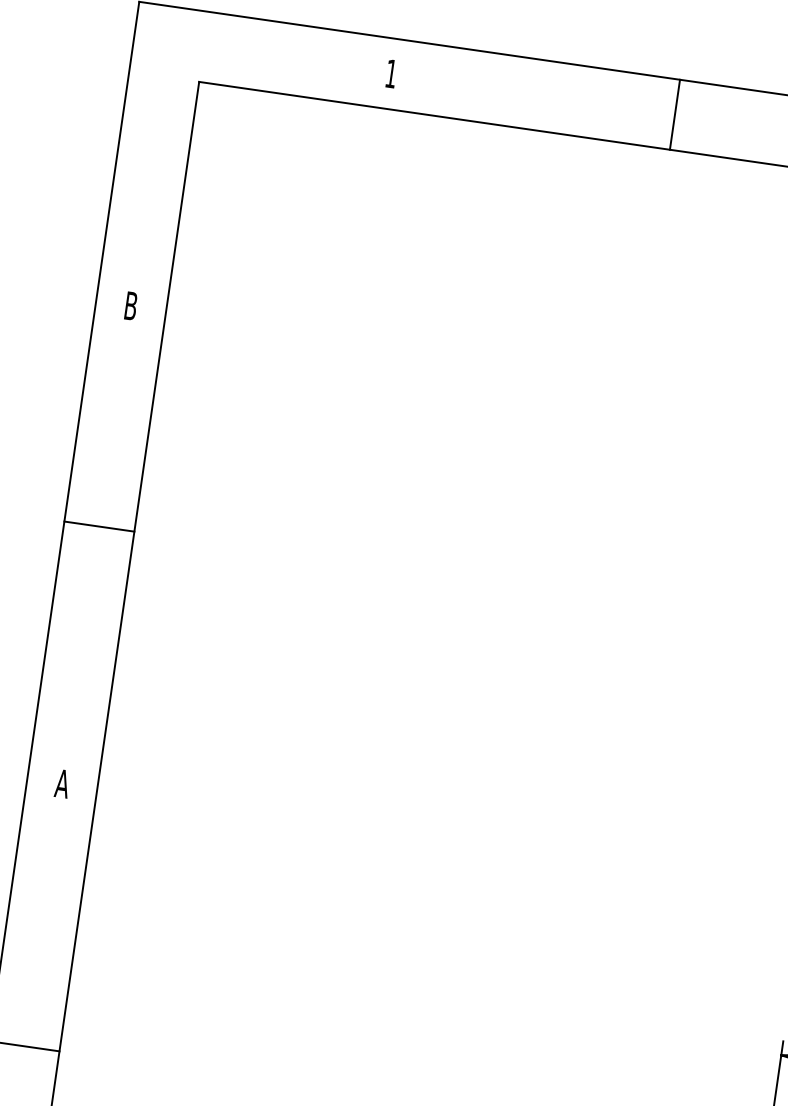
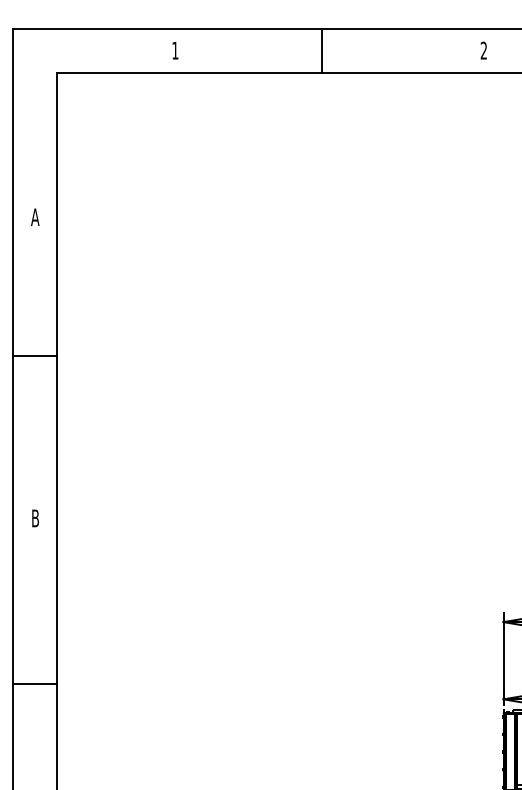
line: (675, 114) -> (322, 50), moved
text: (131, 306) -> (35, 217), B -> A
text: (62, 783) -> (35, 518), A -> B

